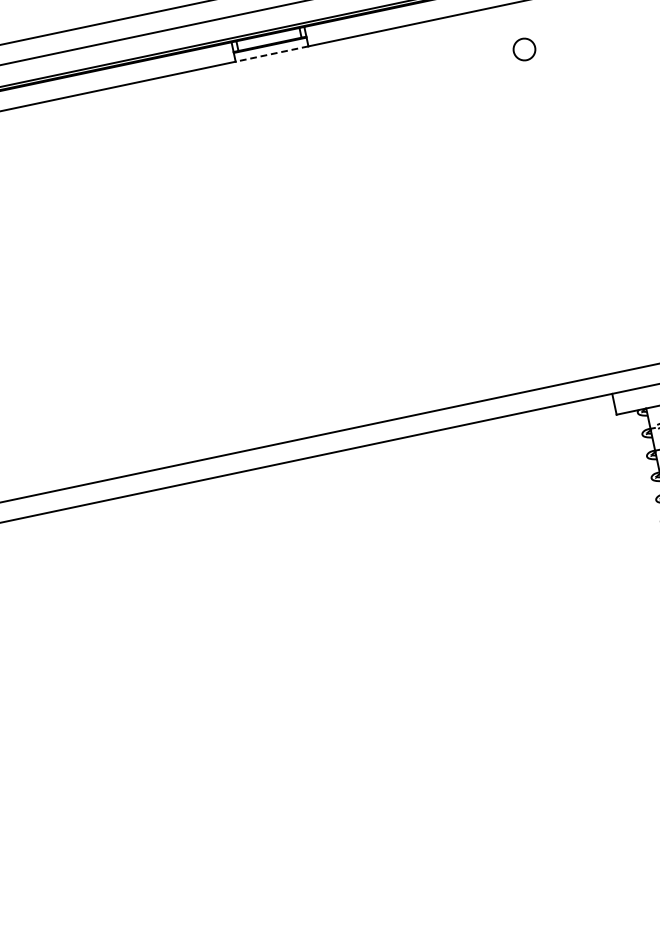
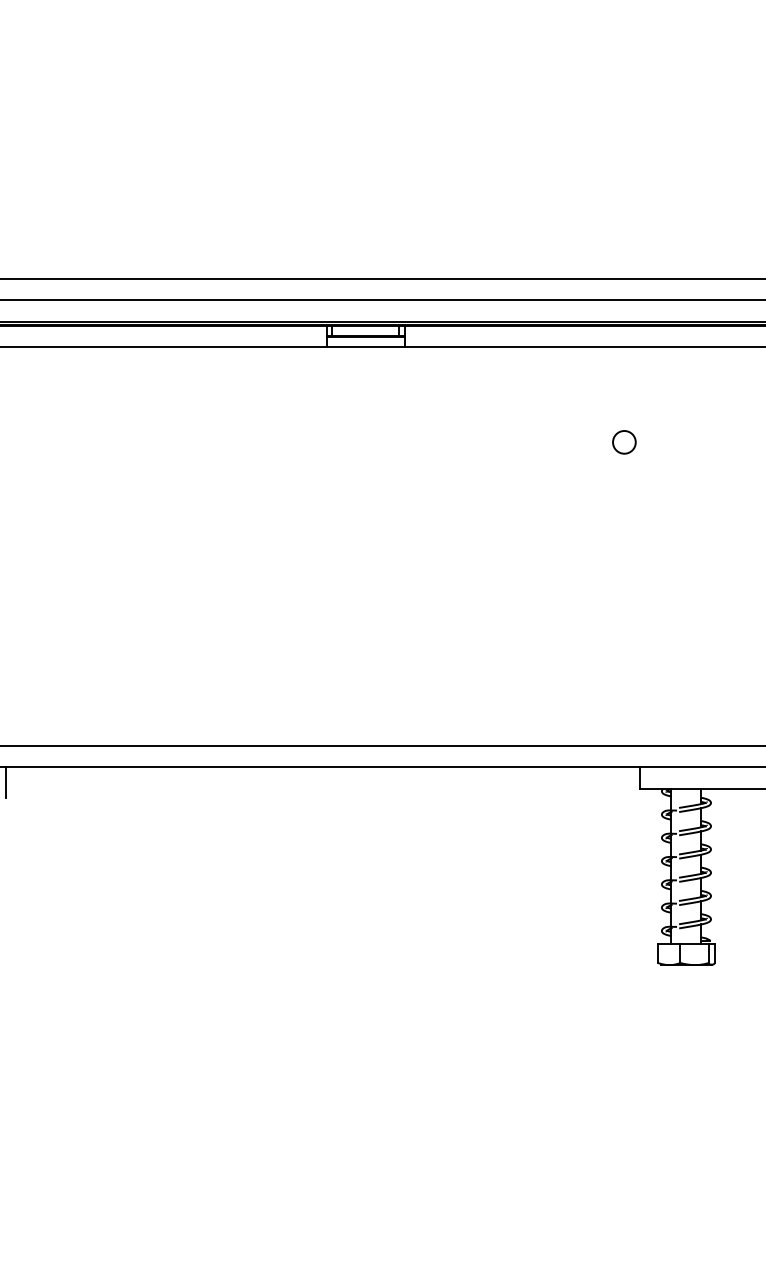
circle: (524, 49) -> (624, 442), moved
line: (271, 53) -> (365, 346), dashed -> solid
line: (20, 533) -> (6, 781), added

